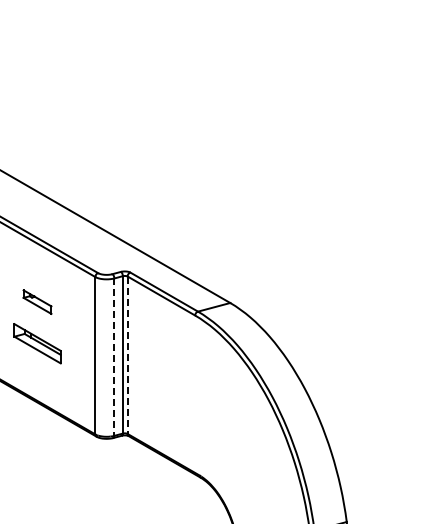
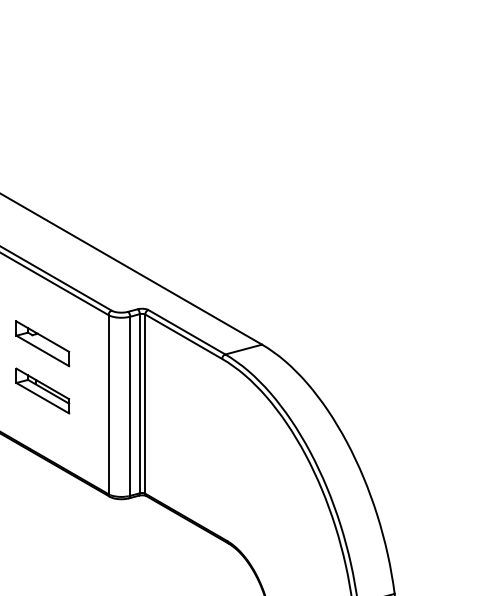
part: (37, 301) -> (42, 342), size x1.67
line: (127, 355) -> (145, 404), dashed -> solid
line: (114, 357) -> (130, 406), dashed -> solid

